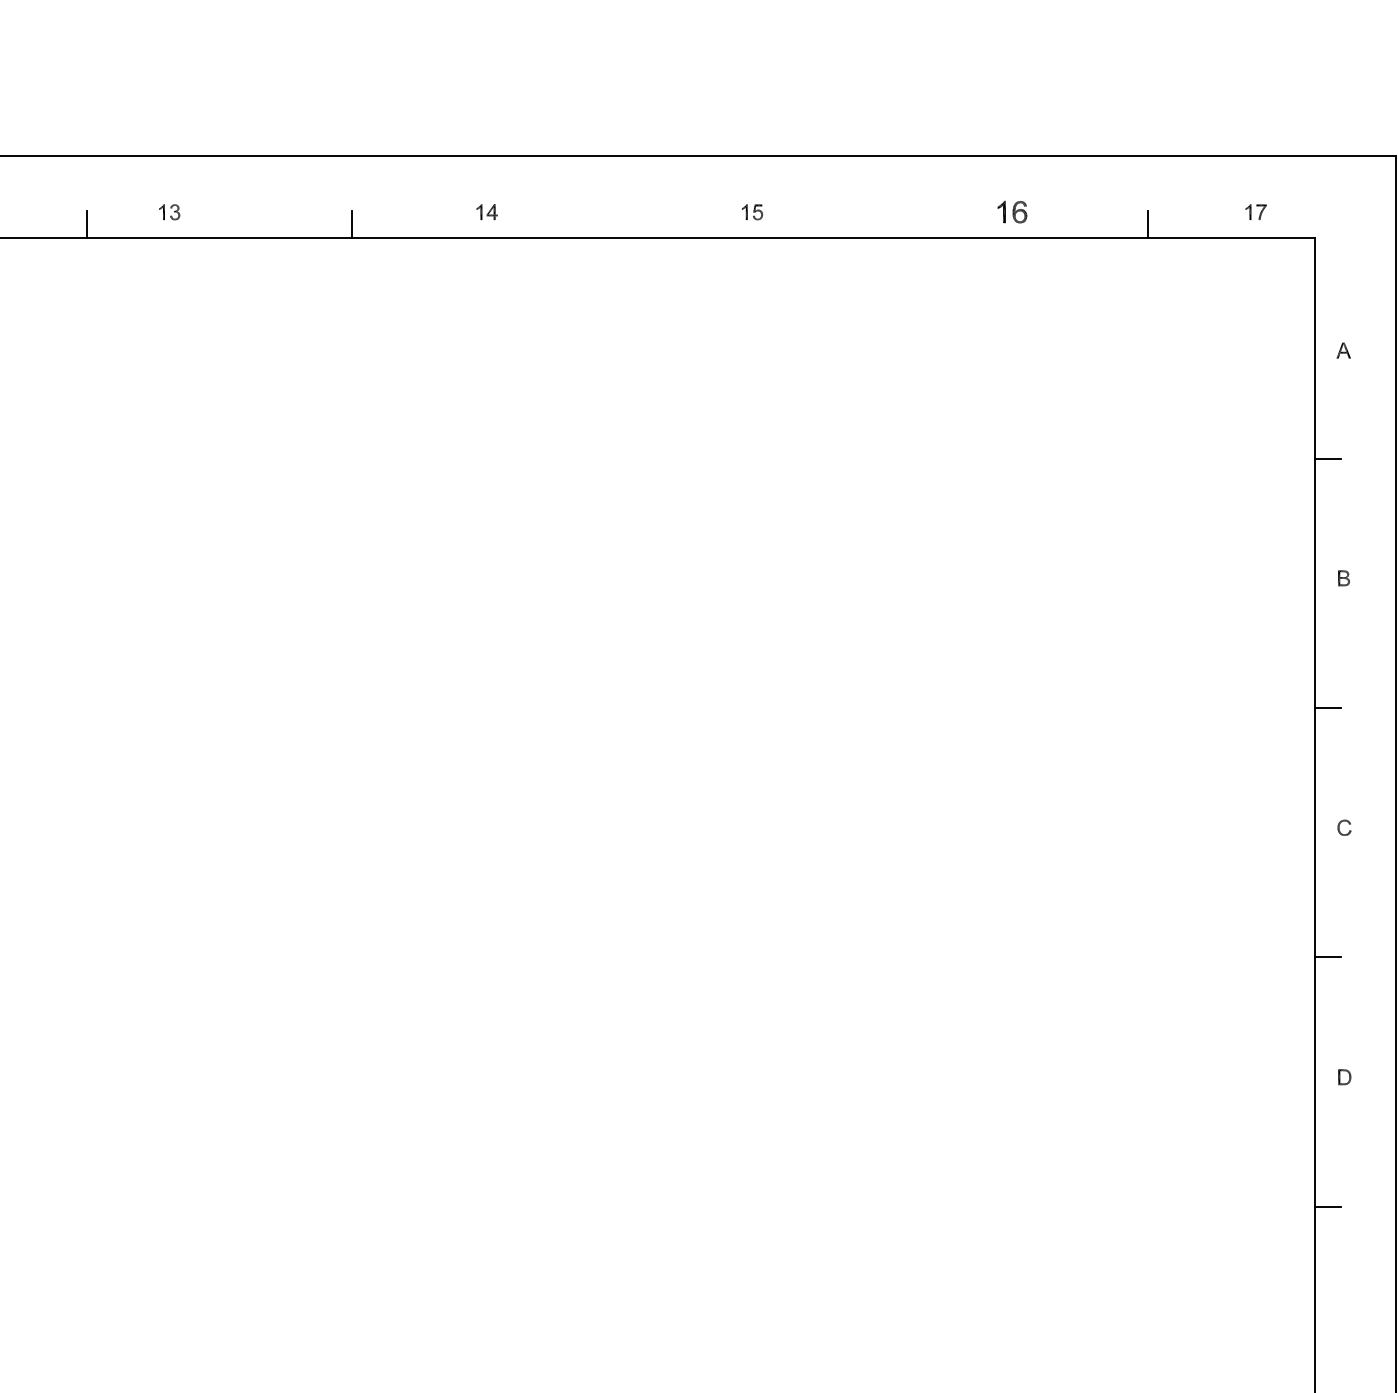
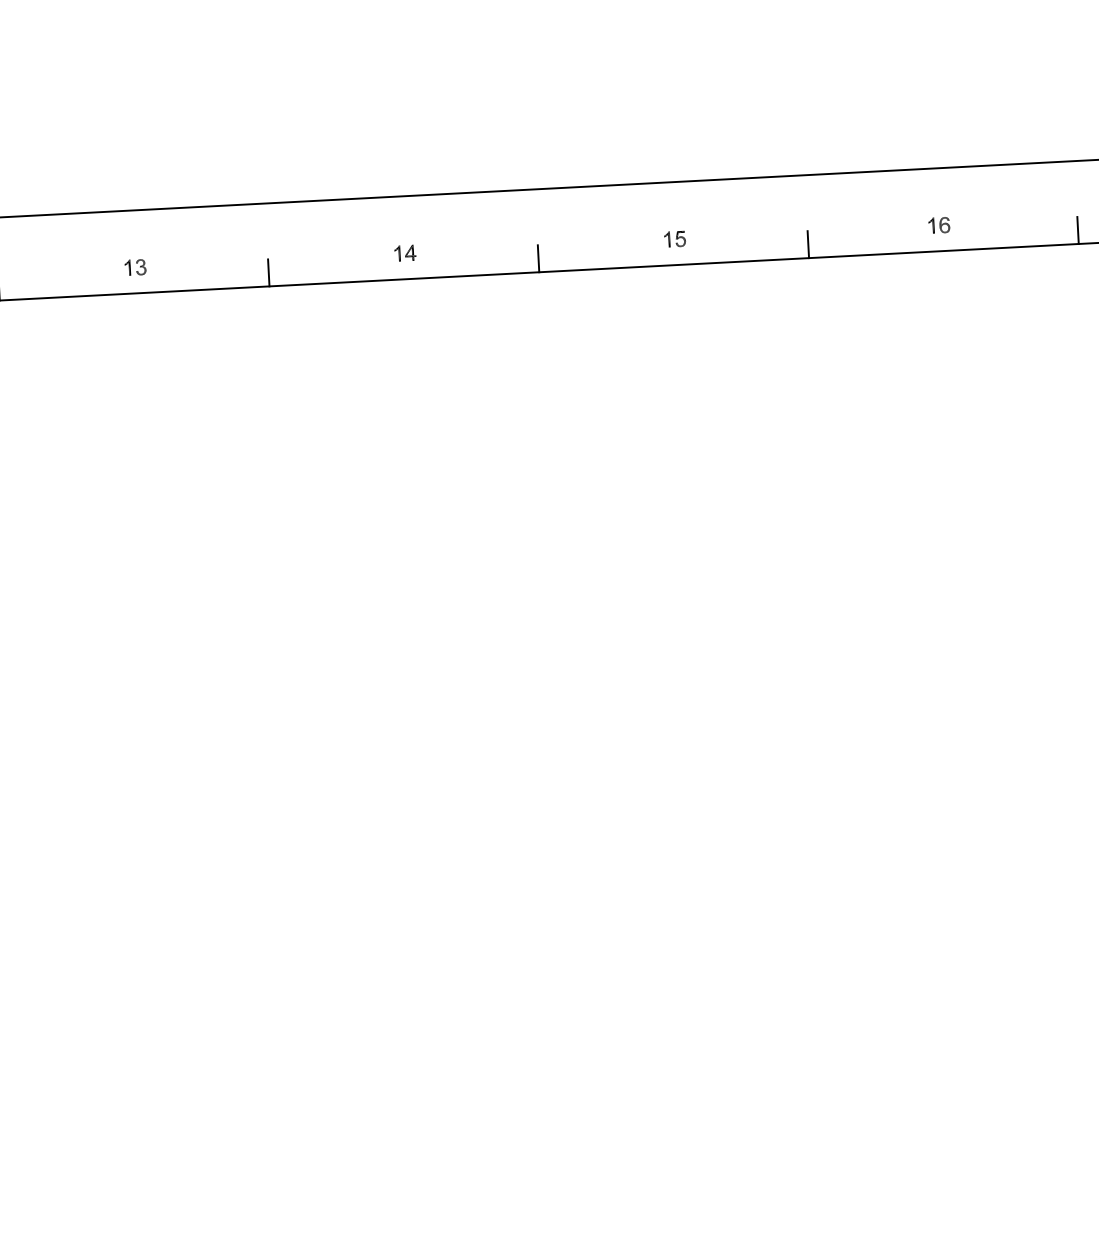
part: (169, 212) -> (135, 267), moved
part: (1012, 212) -> (939, 225), size x0.71
line: (617, 224) -> (538, 258), added
line: (882, 224) -> (807, 244), added

